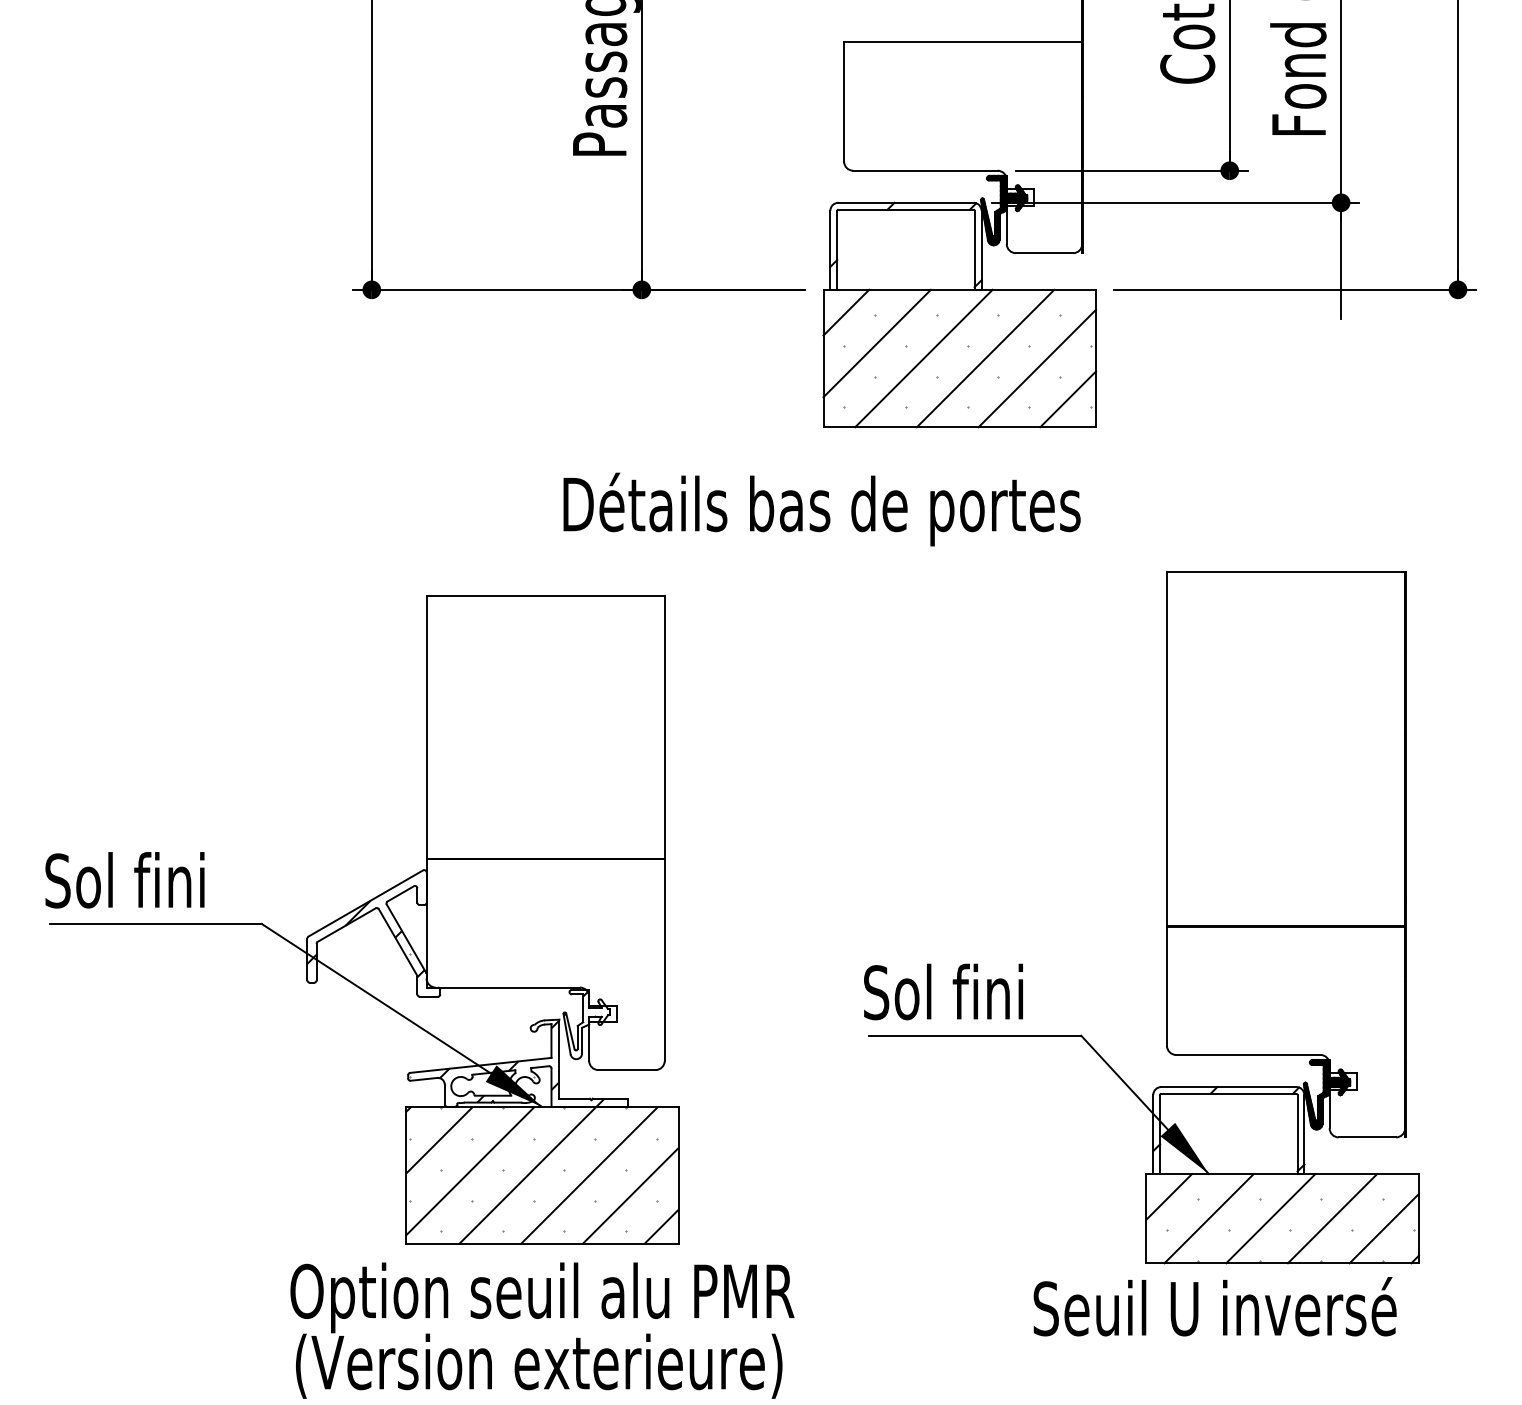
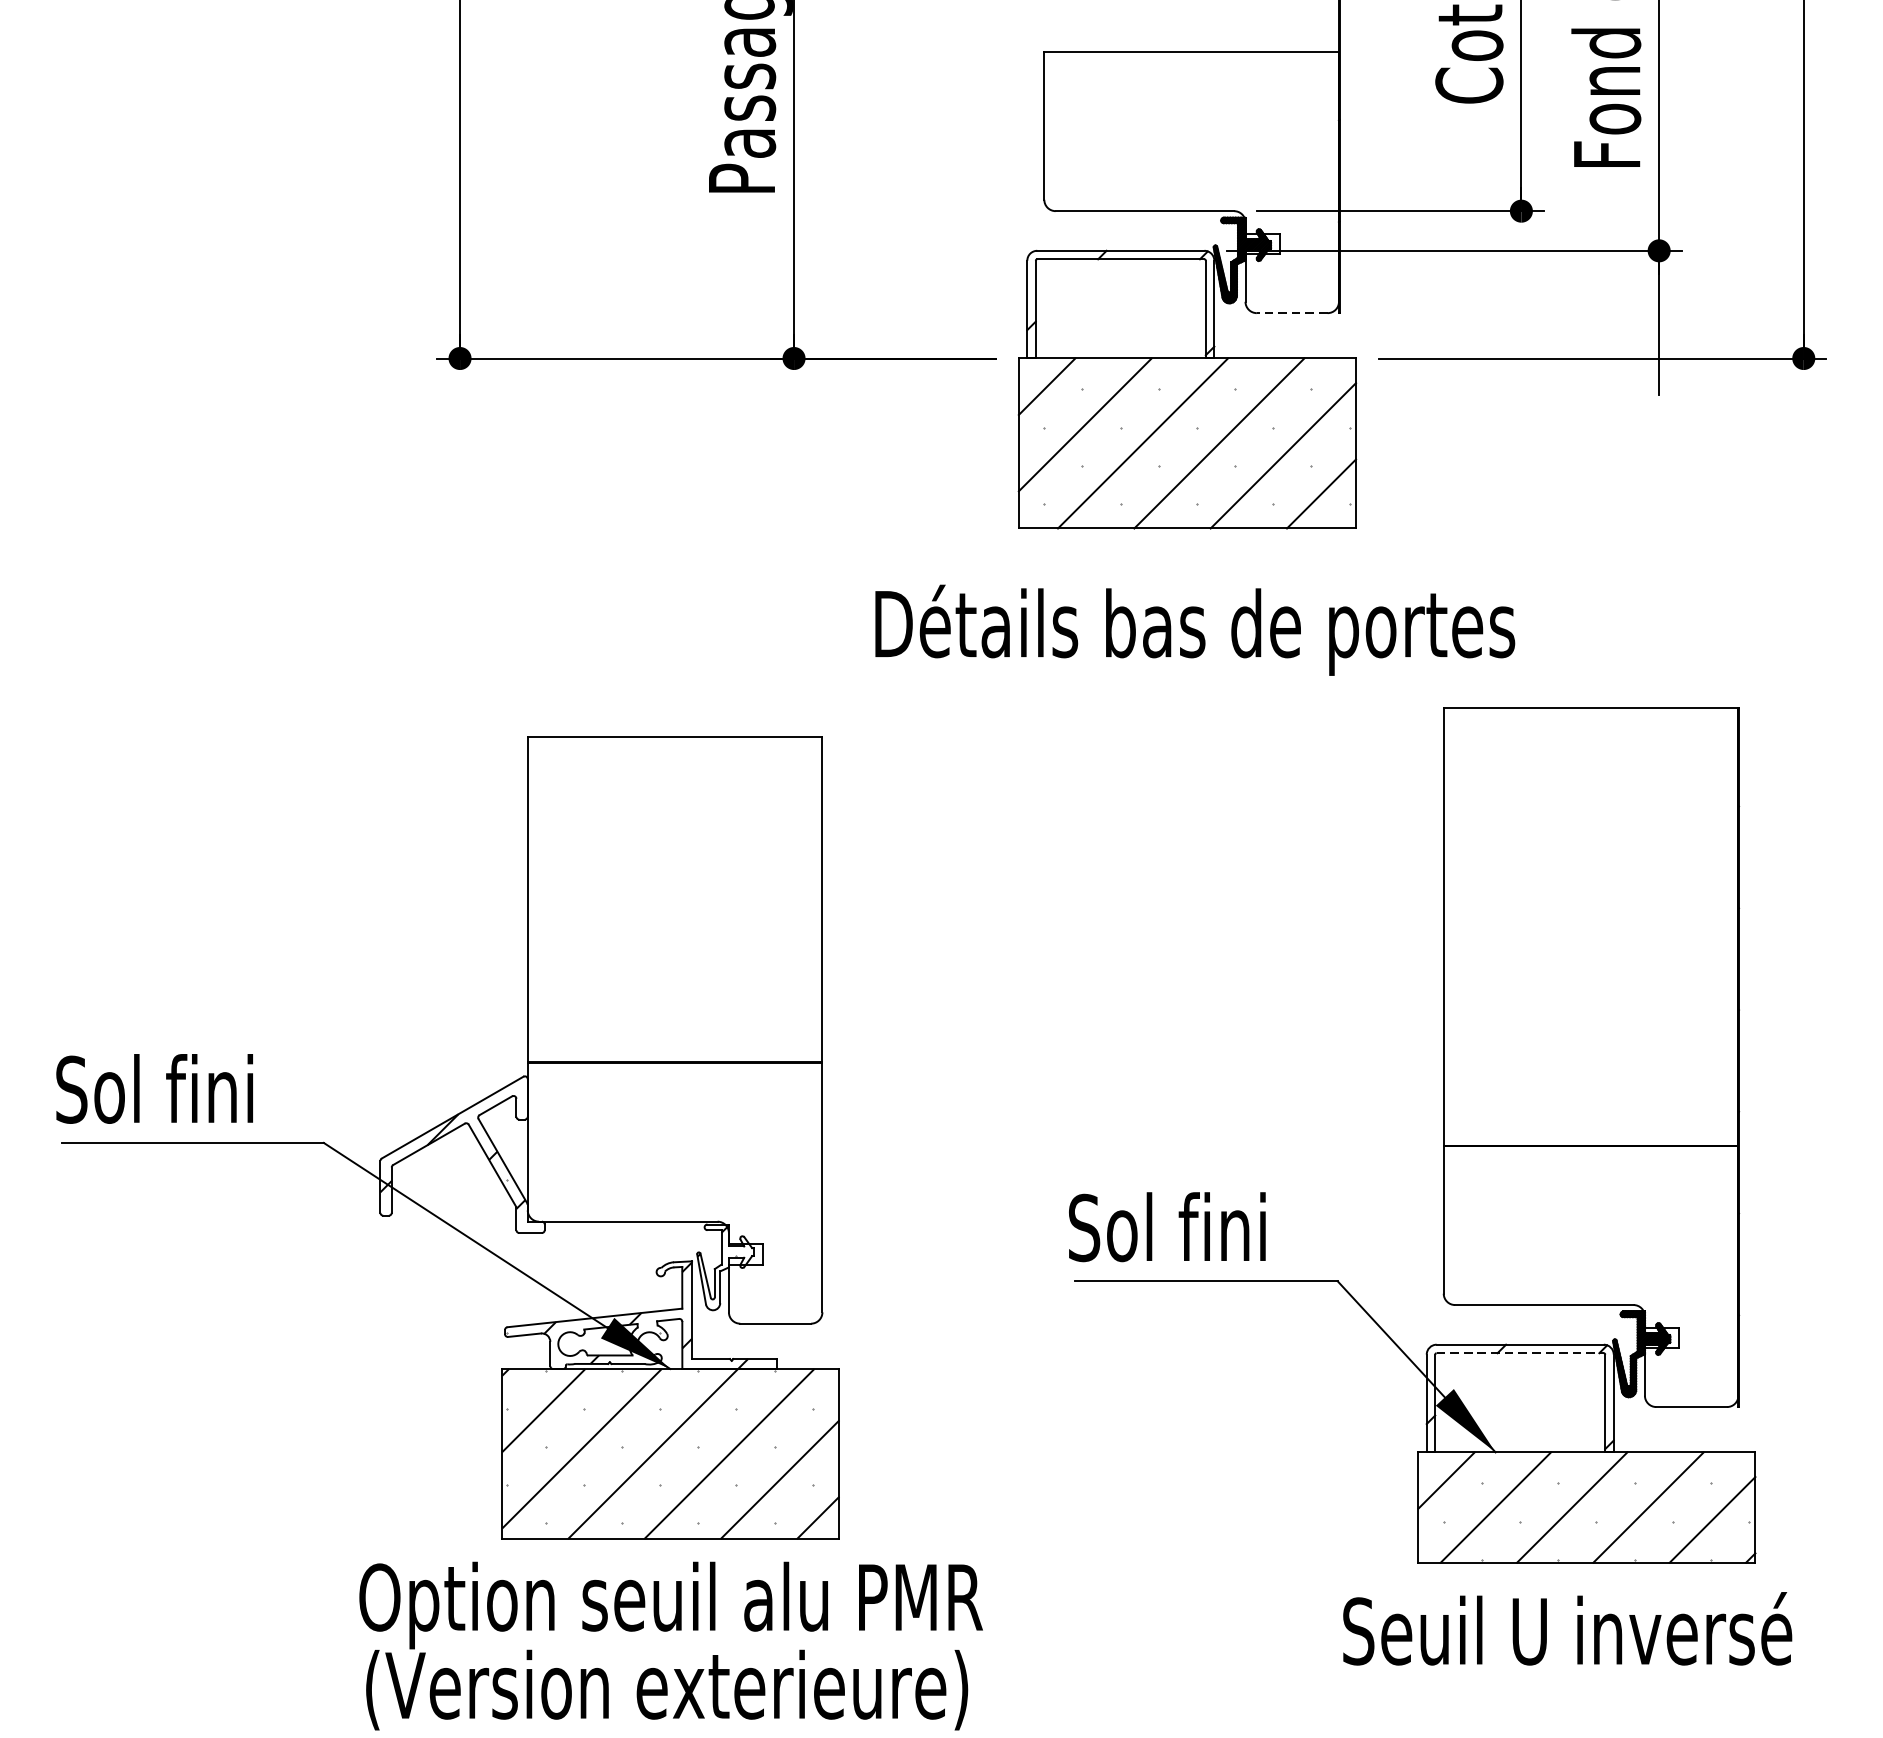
line: (1044, 253) -> (1292, 313), solid -> dashed
text: (821, 509) -> (1194, 630), moved
line: (1228, 1093) -> (1519, 1352), solid -> dashed
text: (1214, 1306) -> (1566, 1628), moved

